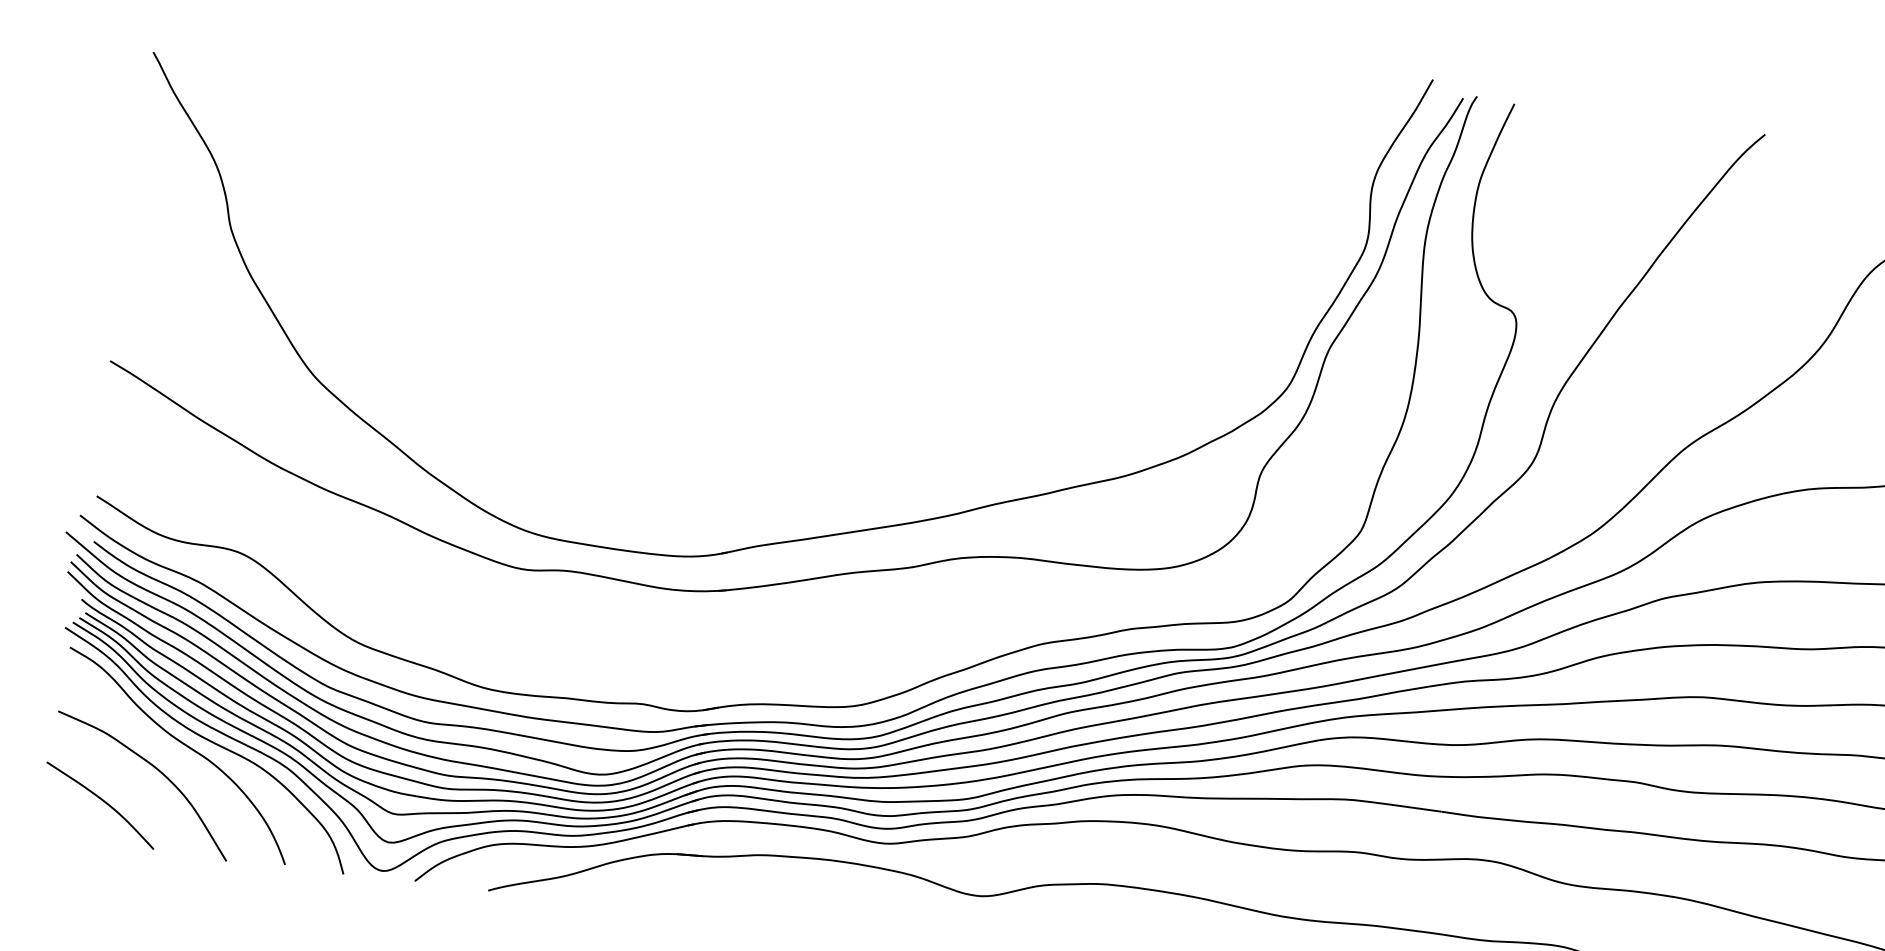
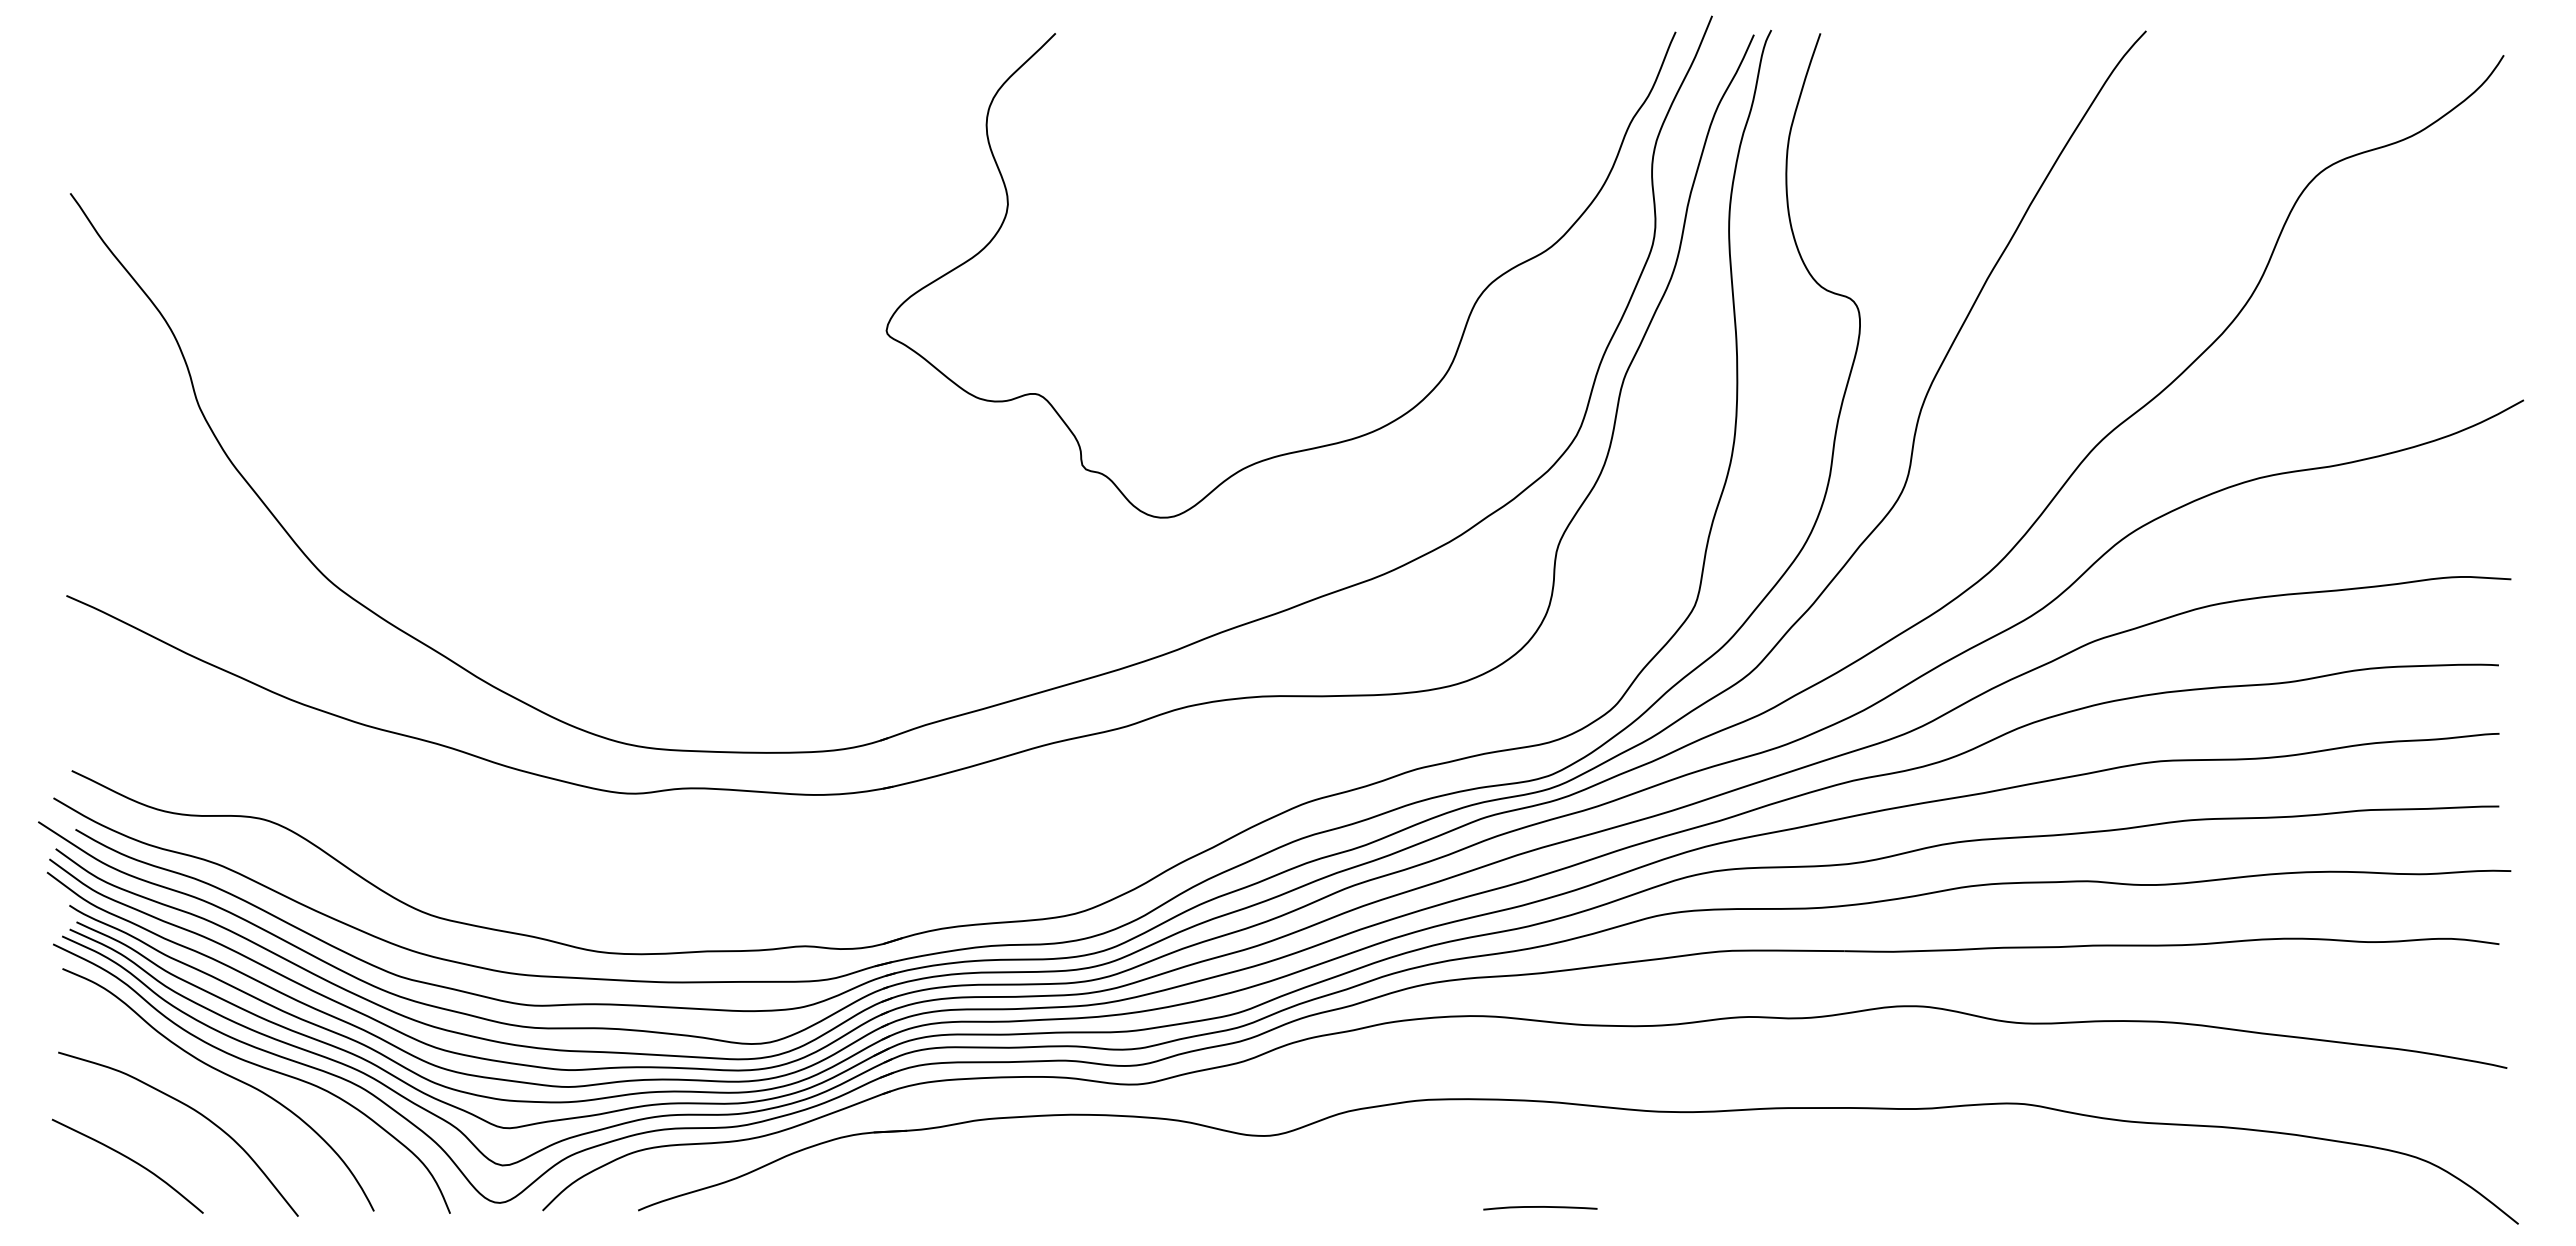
curve: (1085, 371) -> (1316, 446), added

